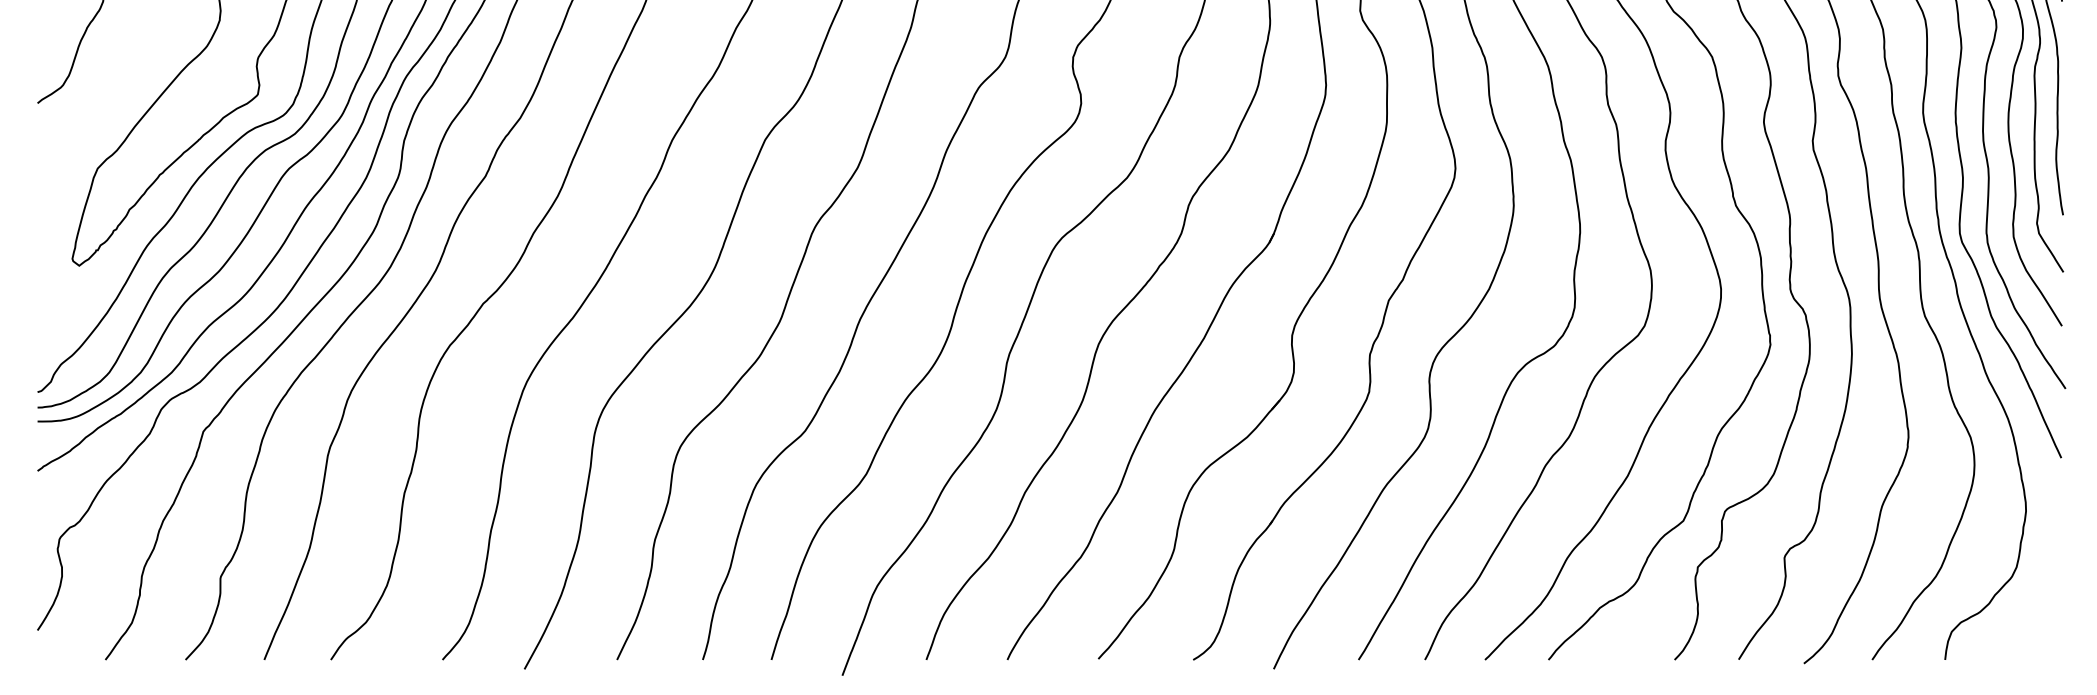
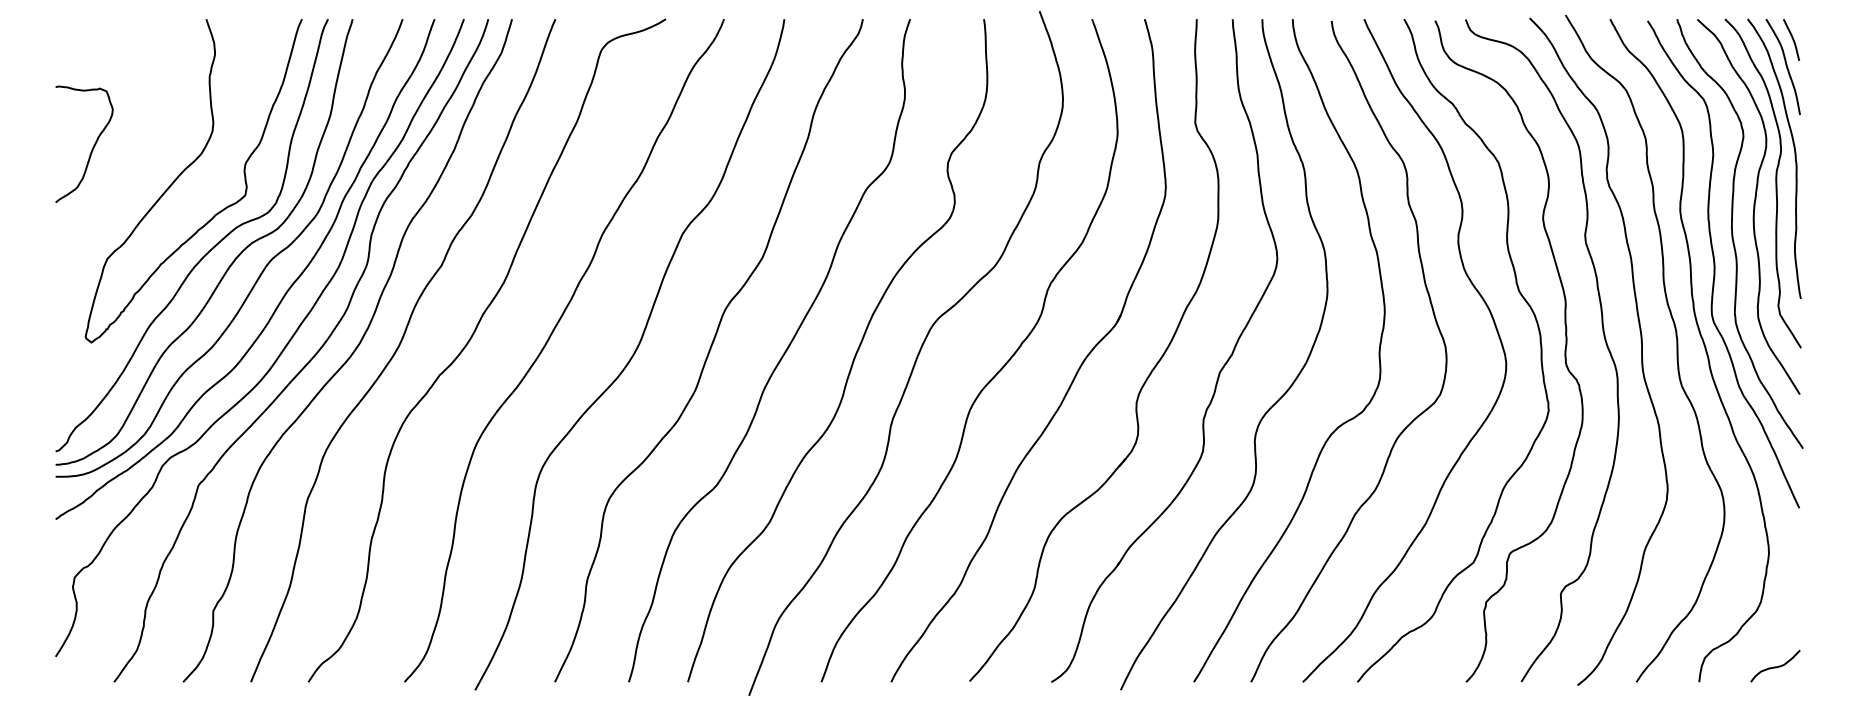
curve: (2033, 641) -> (1775, 666), added

